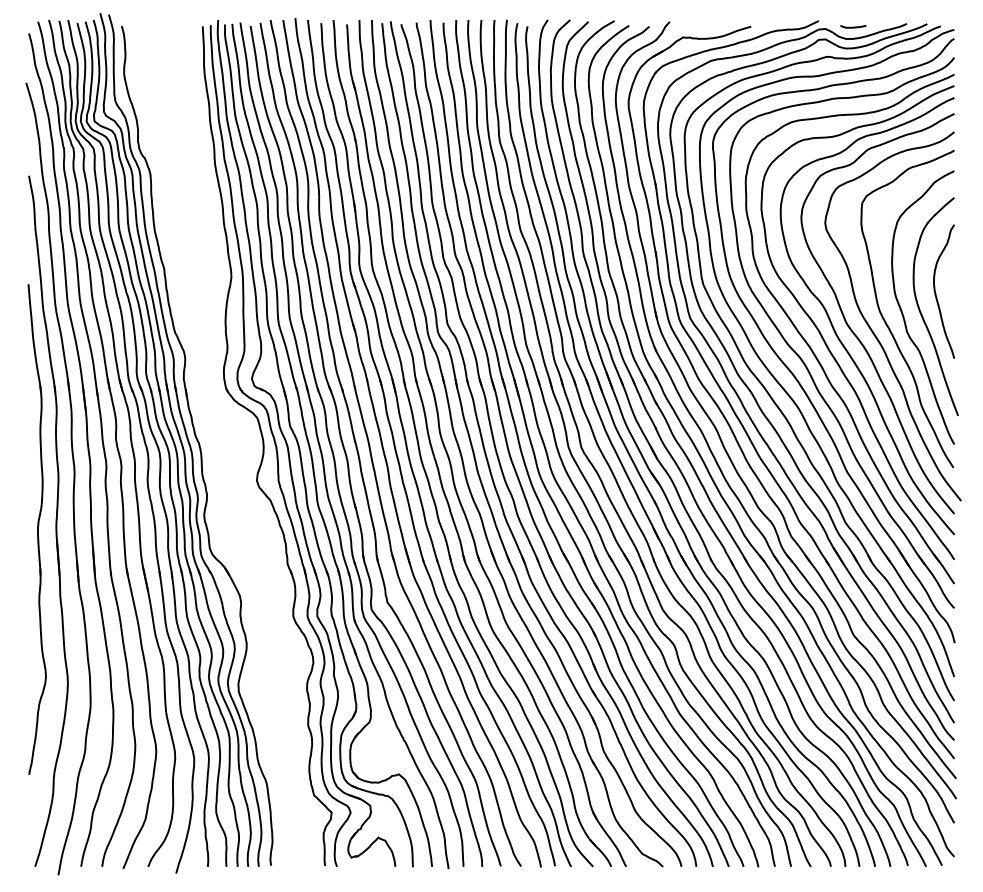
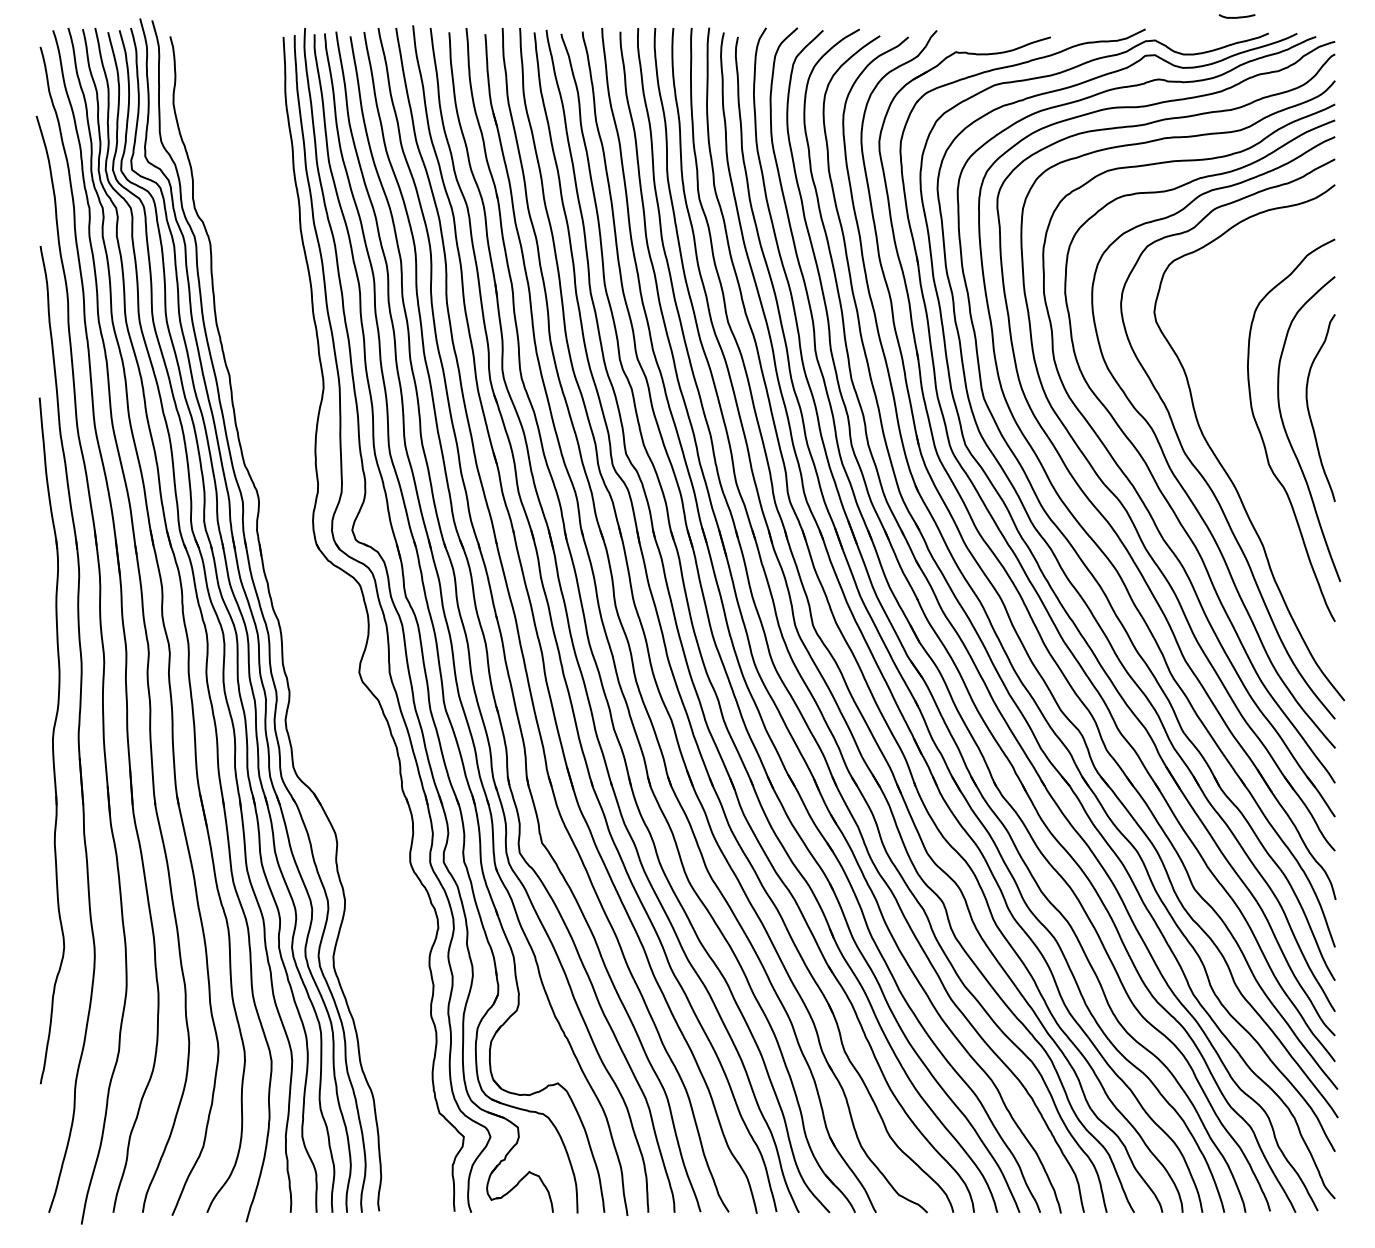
line: (853, 26) -> (1237, 16), moved
curve: (885, 320) -> (1238, 448), removed

